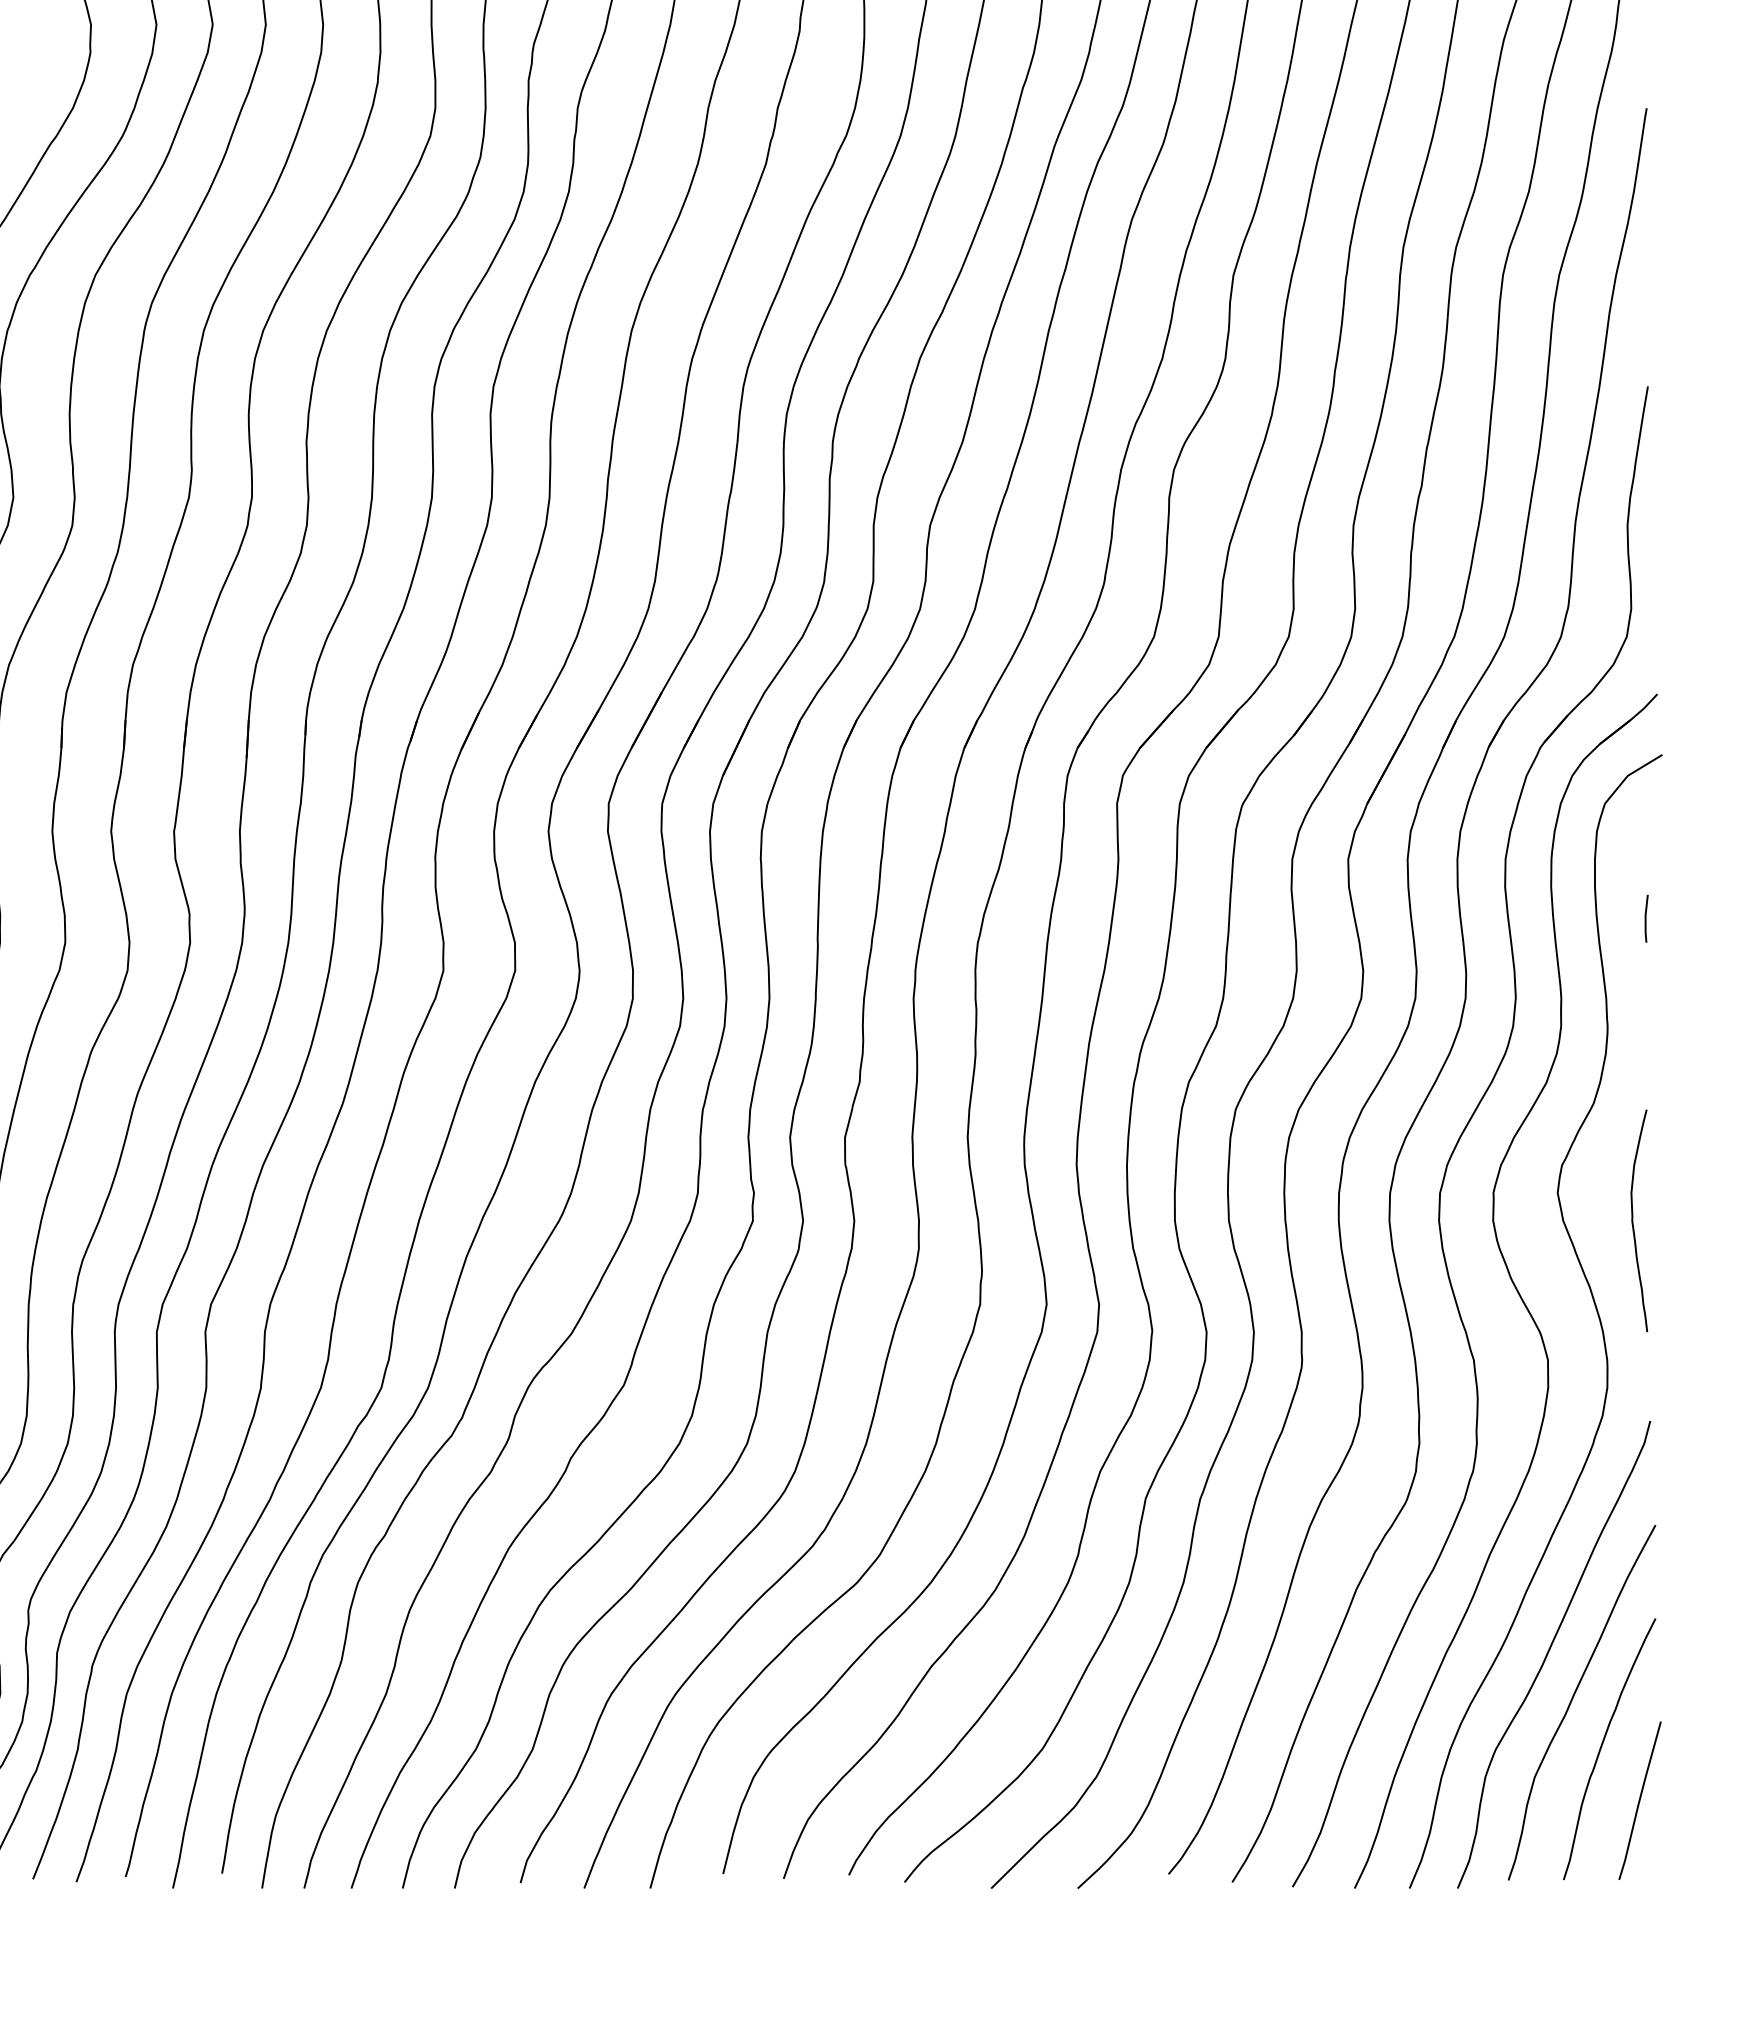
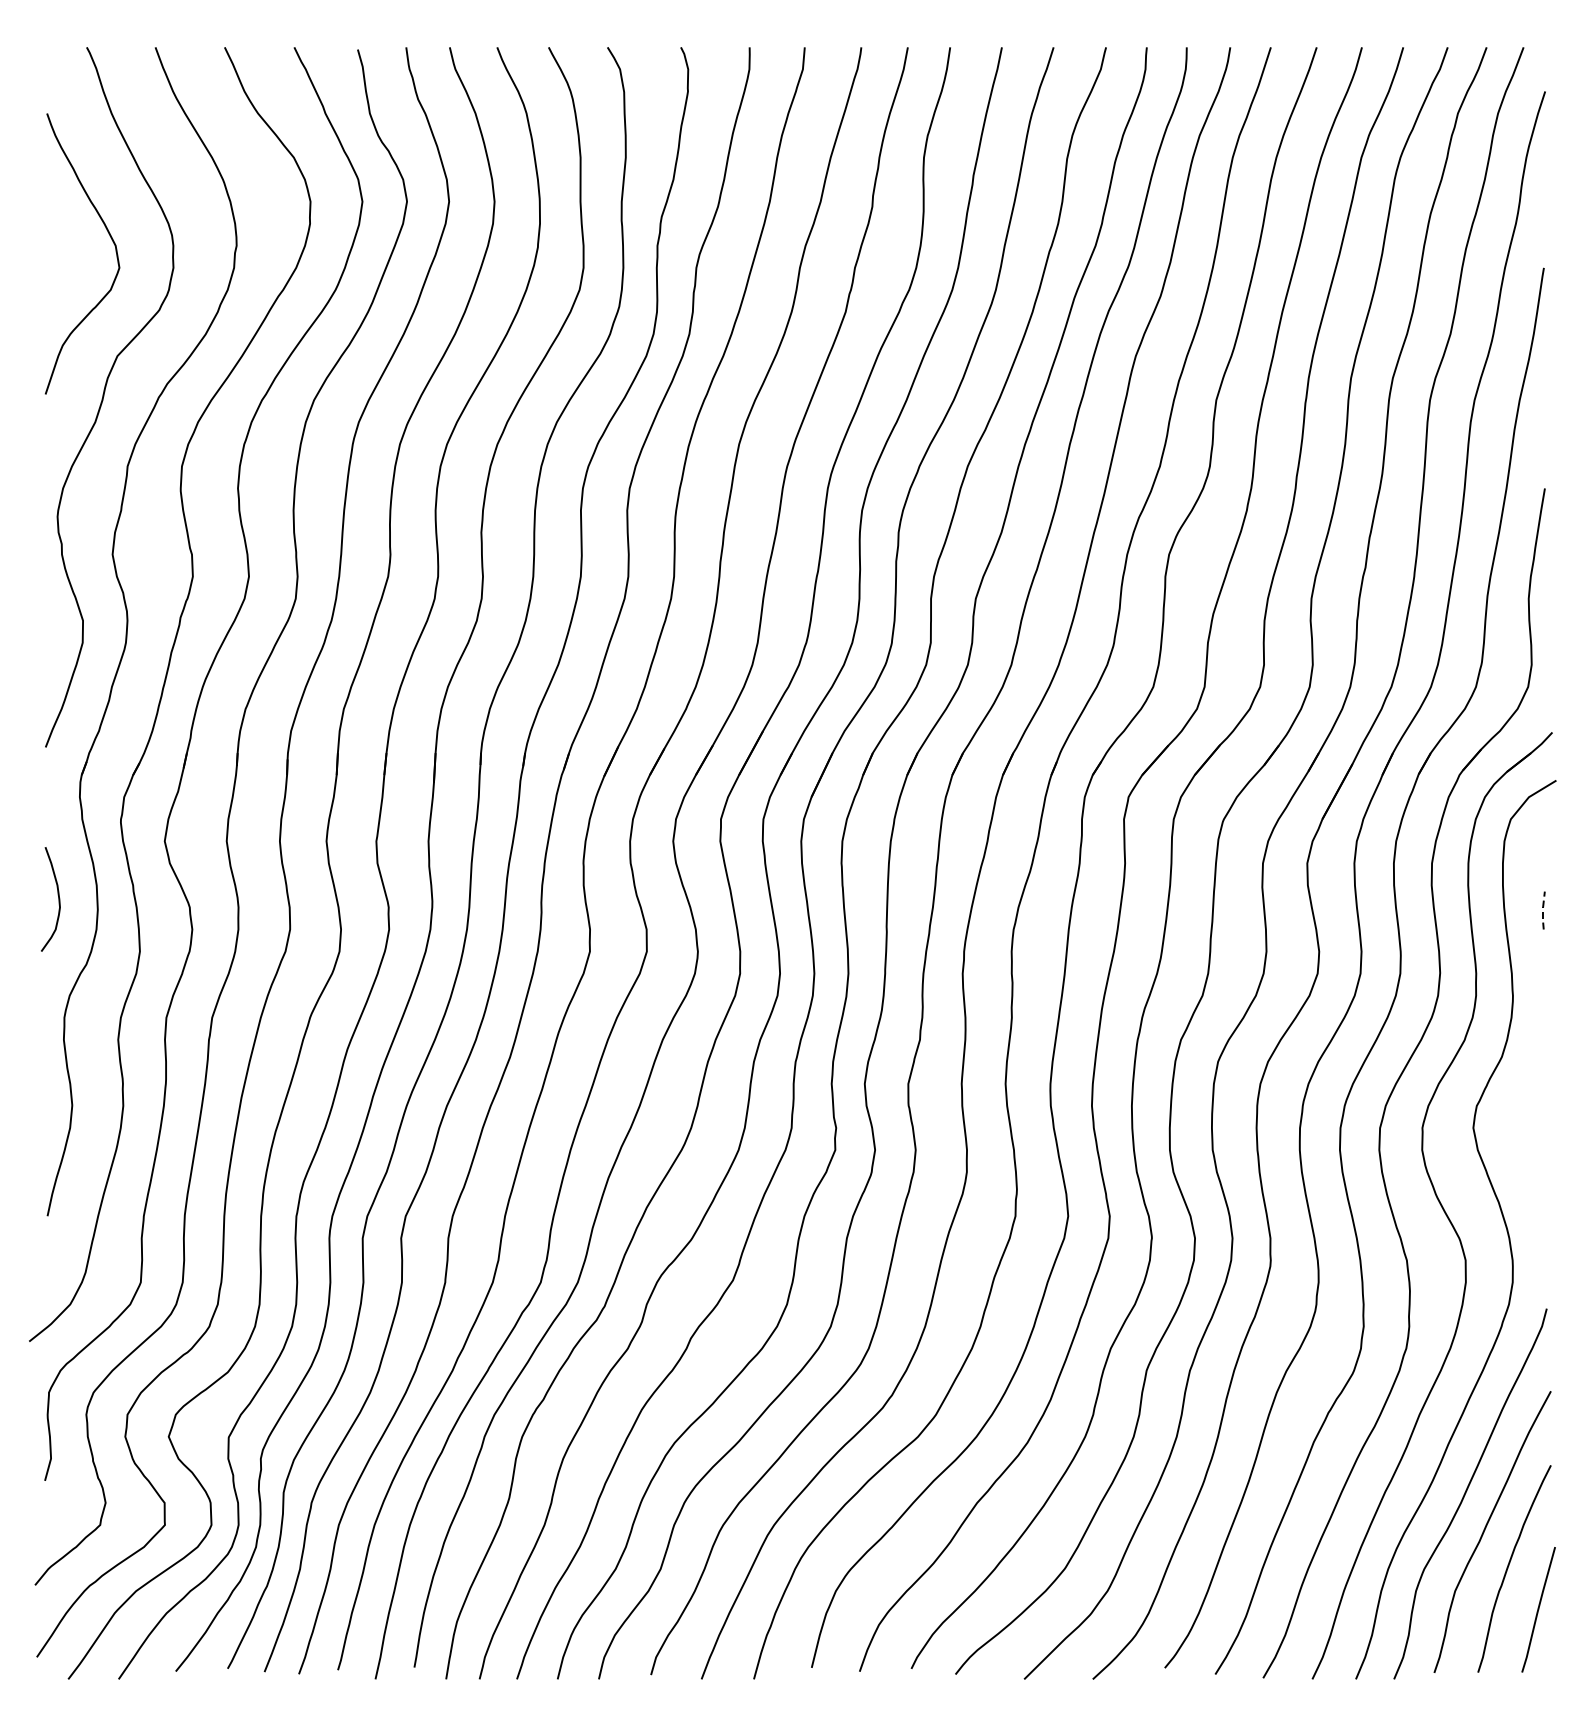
line: (1646, 918) -> (1543, 910), solid -> dashed
curve: (1633, 1220) -> (1533, 1149), removed

